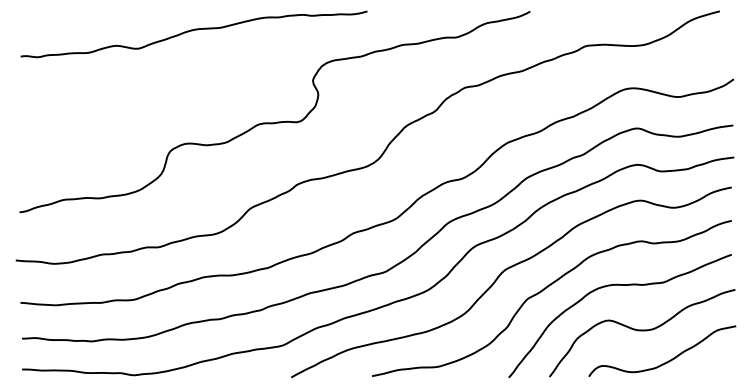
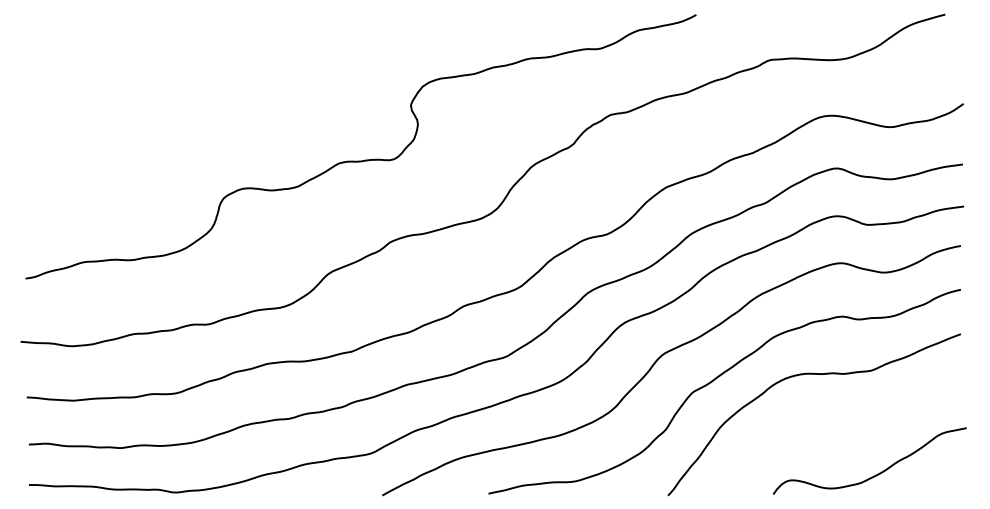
curve: (193, 31) -> (253, 40), removed
curve: (642, 331) -> (843, 434), removed

